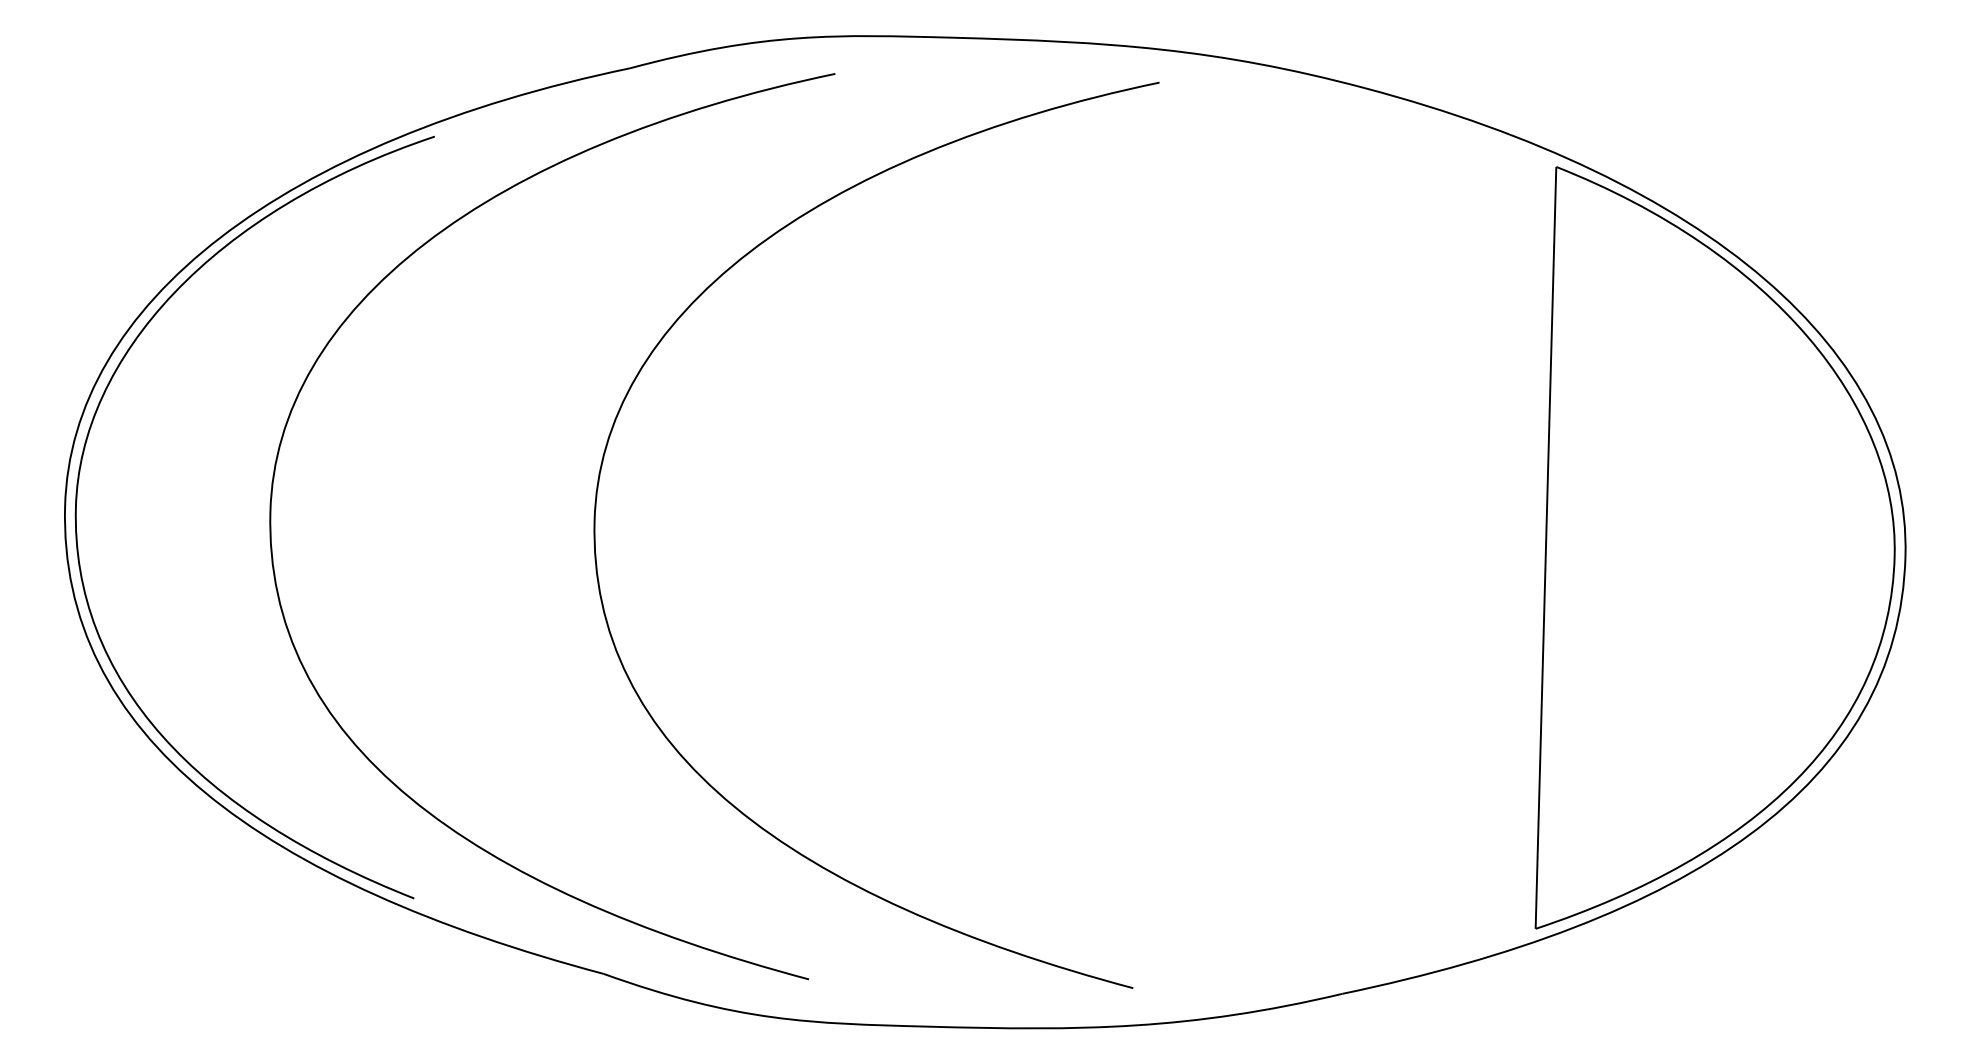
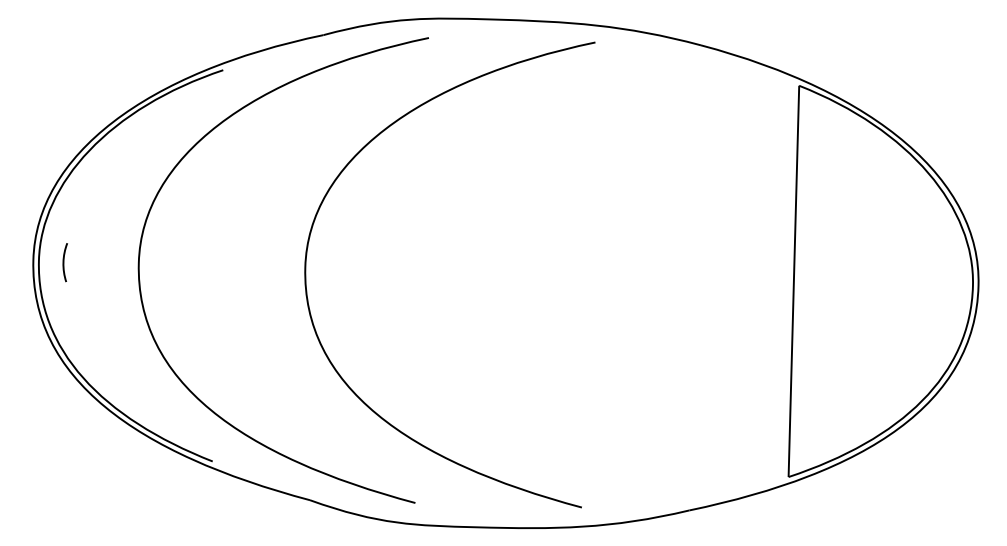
arc: (125, 511) -> (64, 262), added

